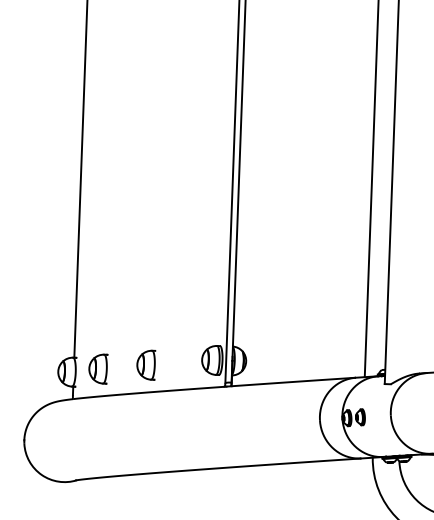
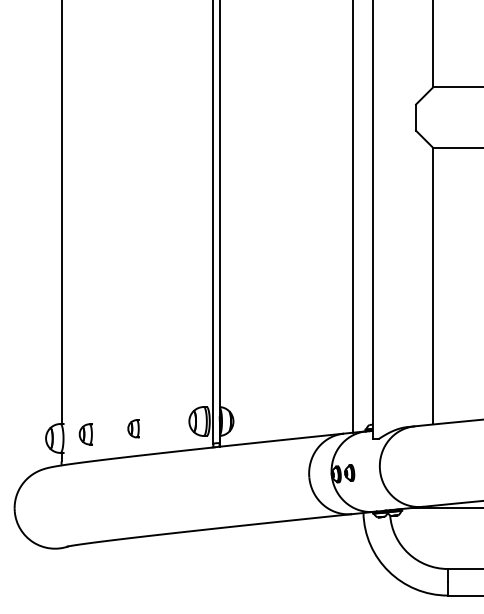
part: (146, 364) -> (133, 428), size x0.6
part: (97, 369) -> (85, 434), size x0.7

